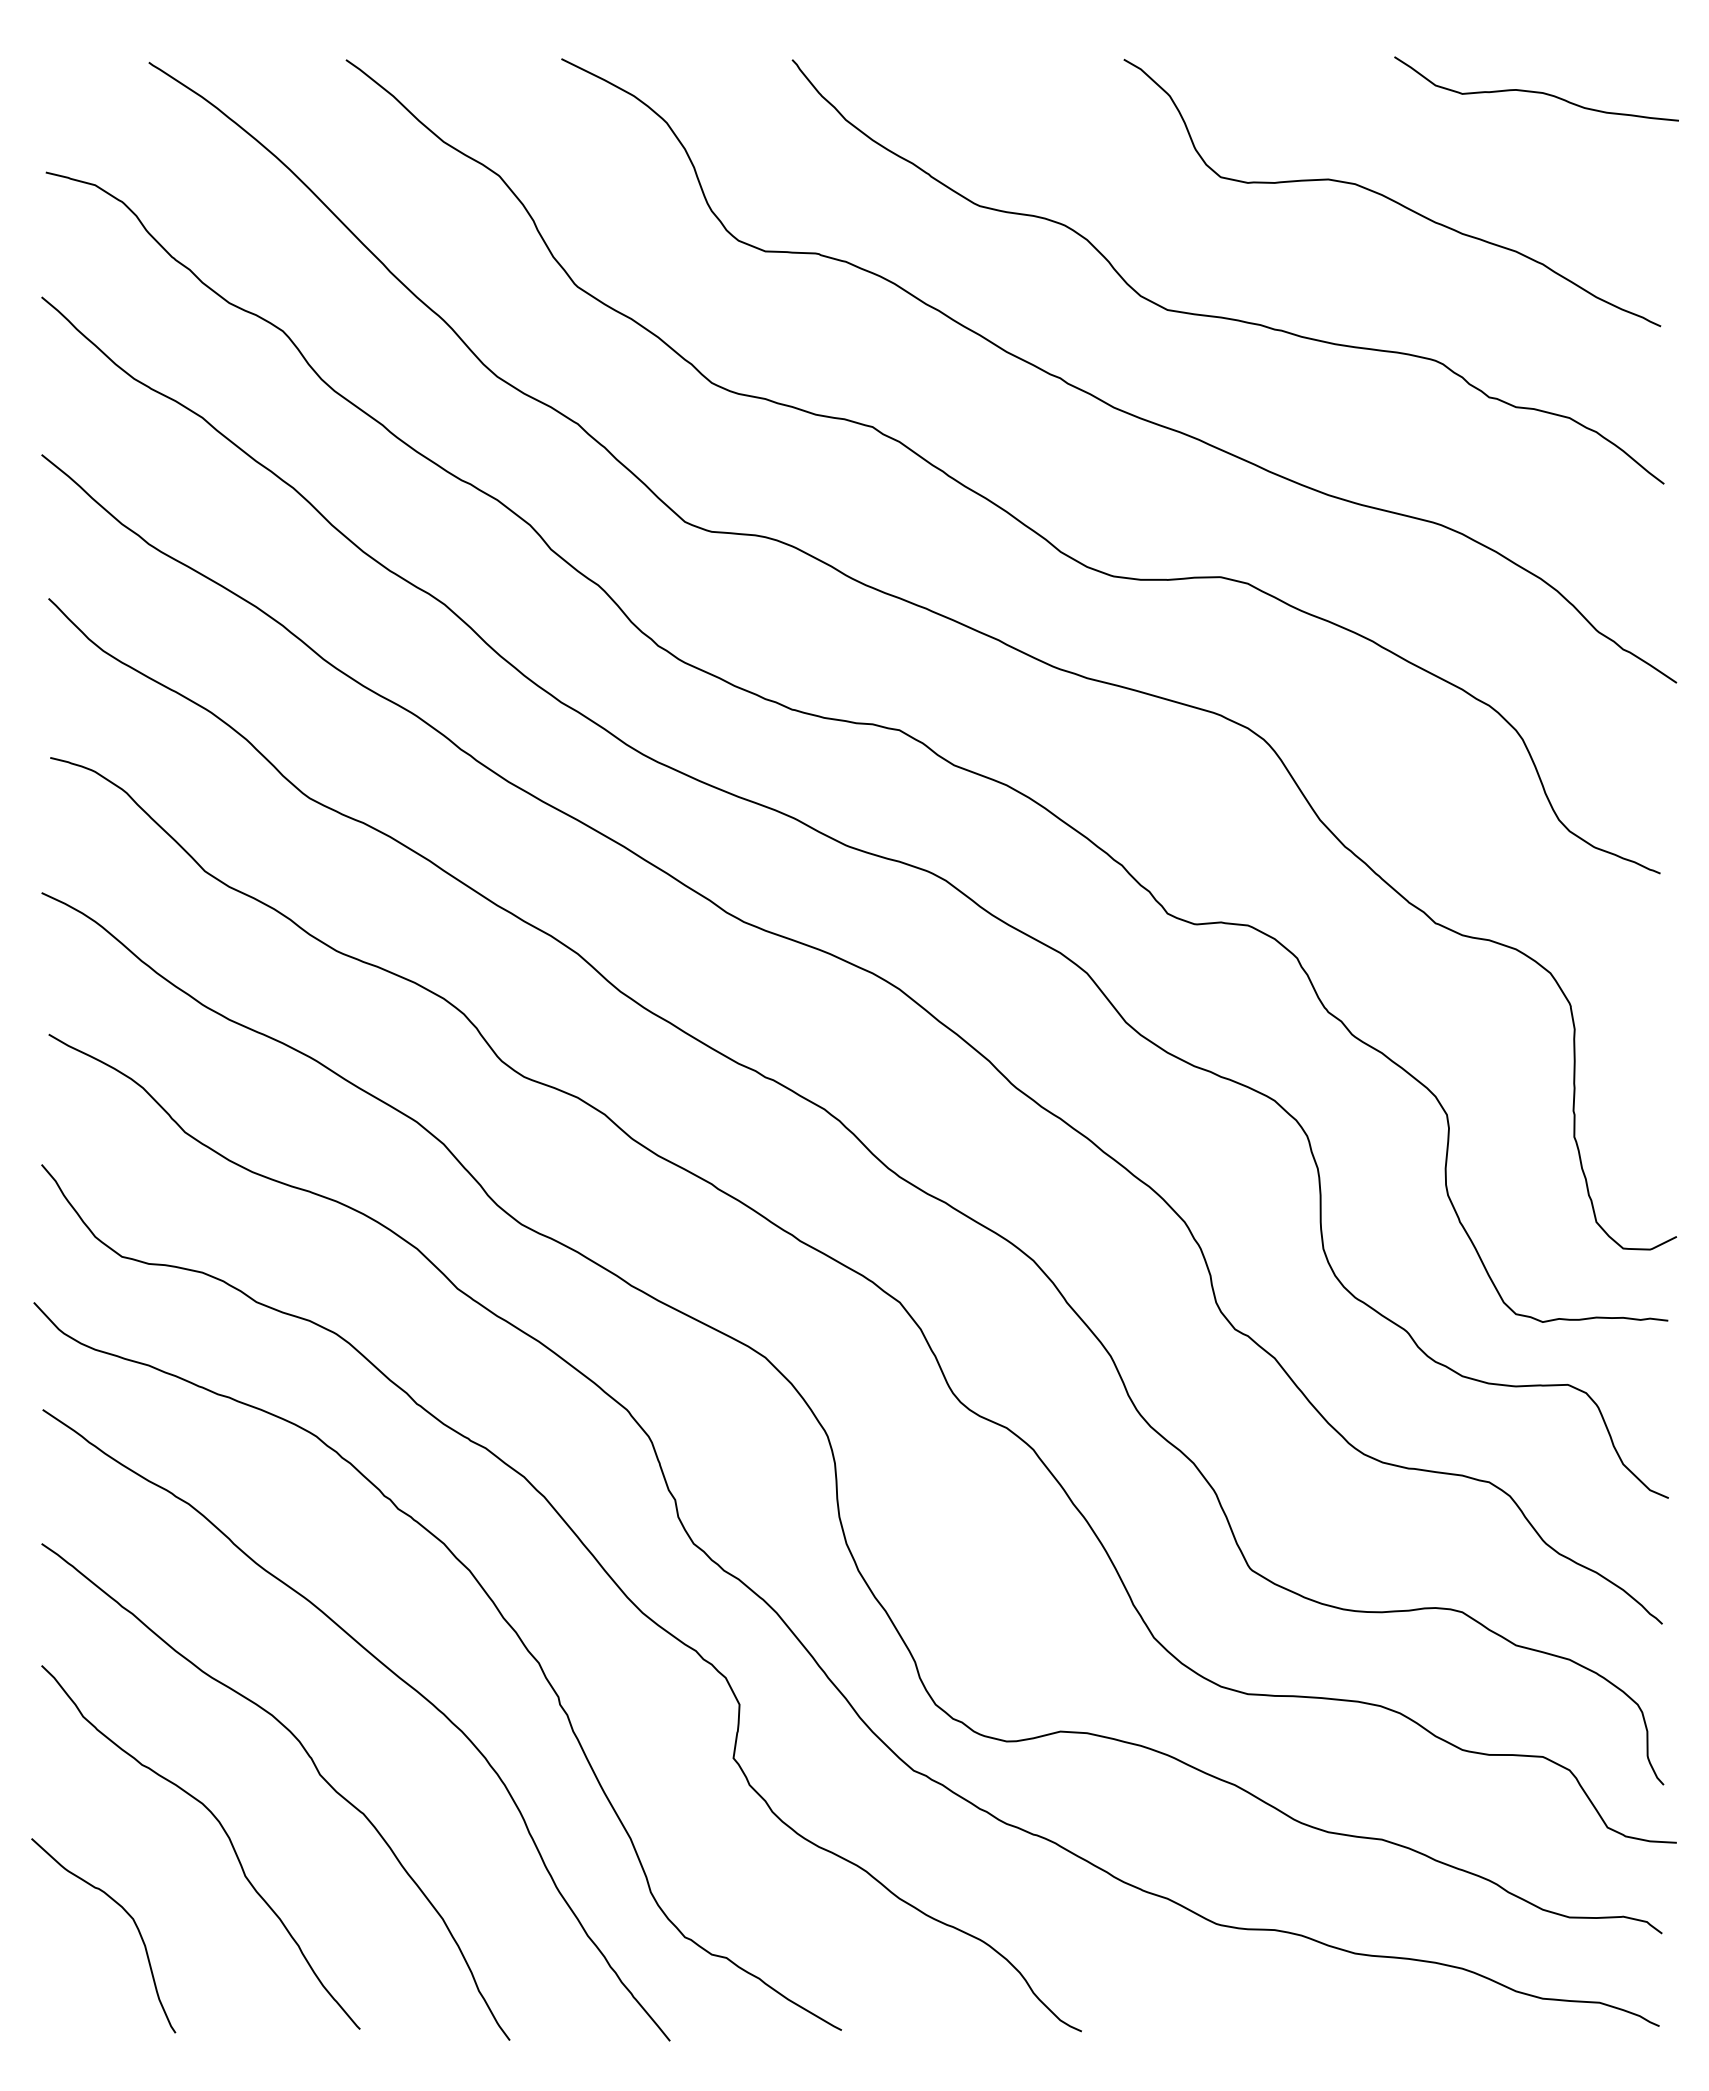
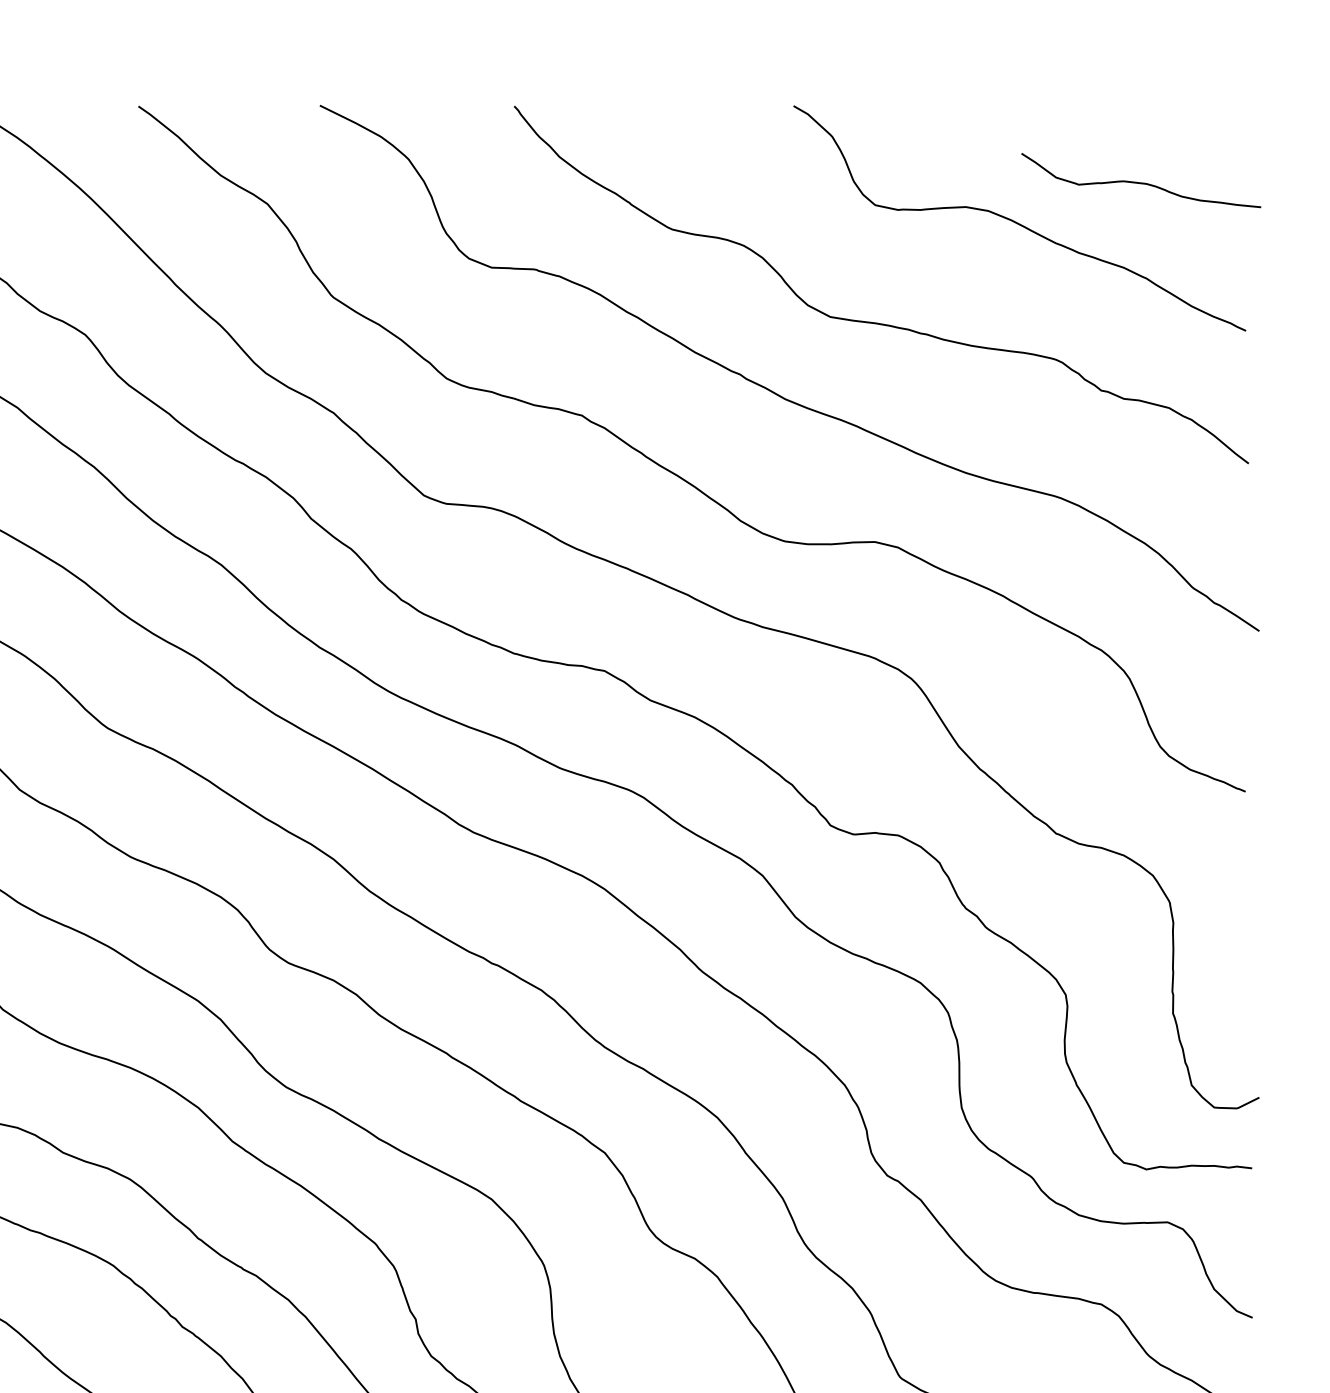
curve: (1536, 91) -> (1141, 182), moved

